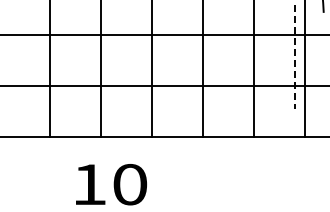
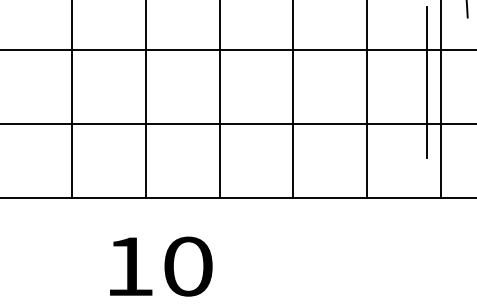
line: (295, 57) -> (426, 82), dashed -> solid

